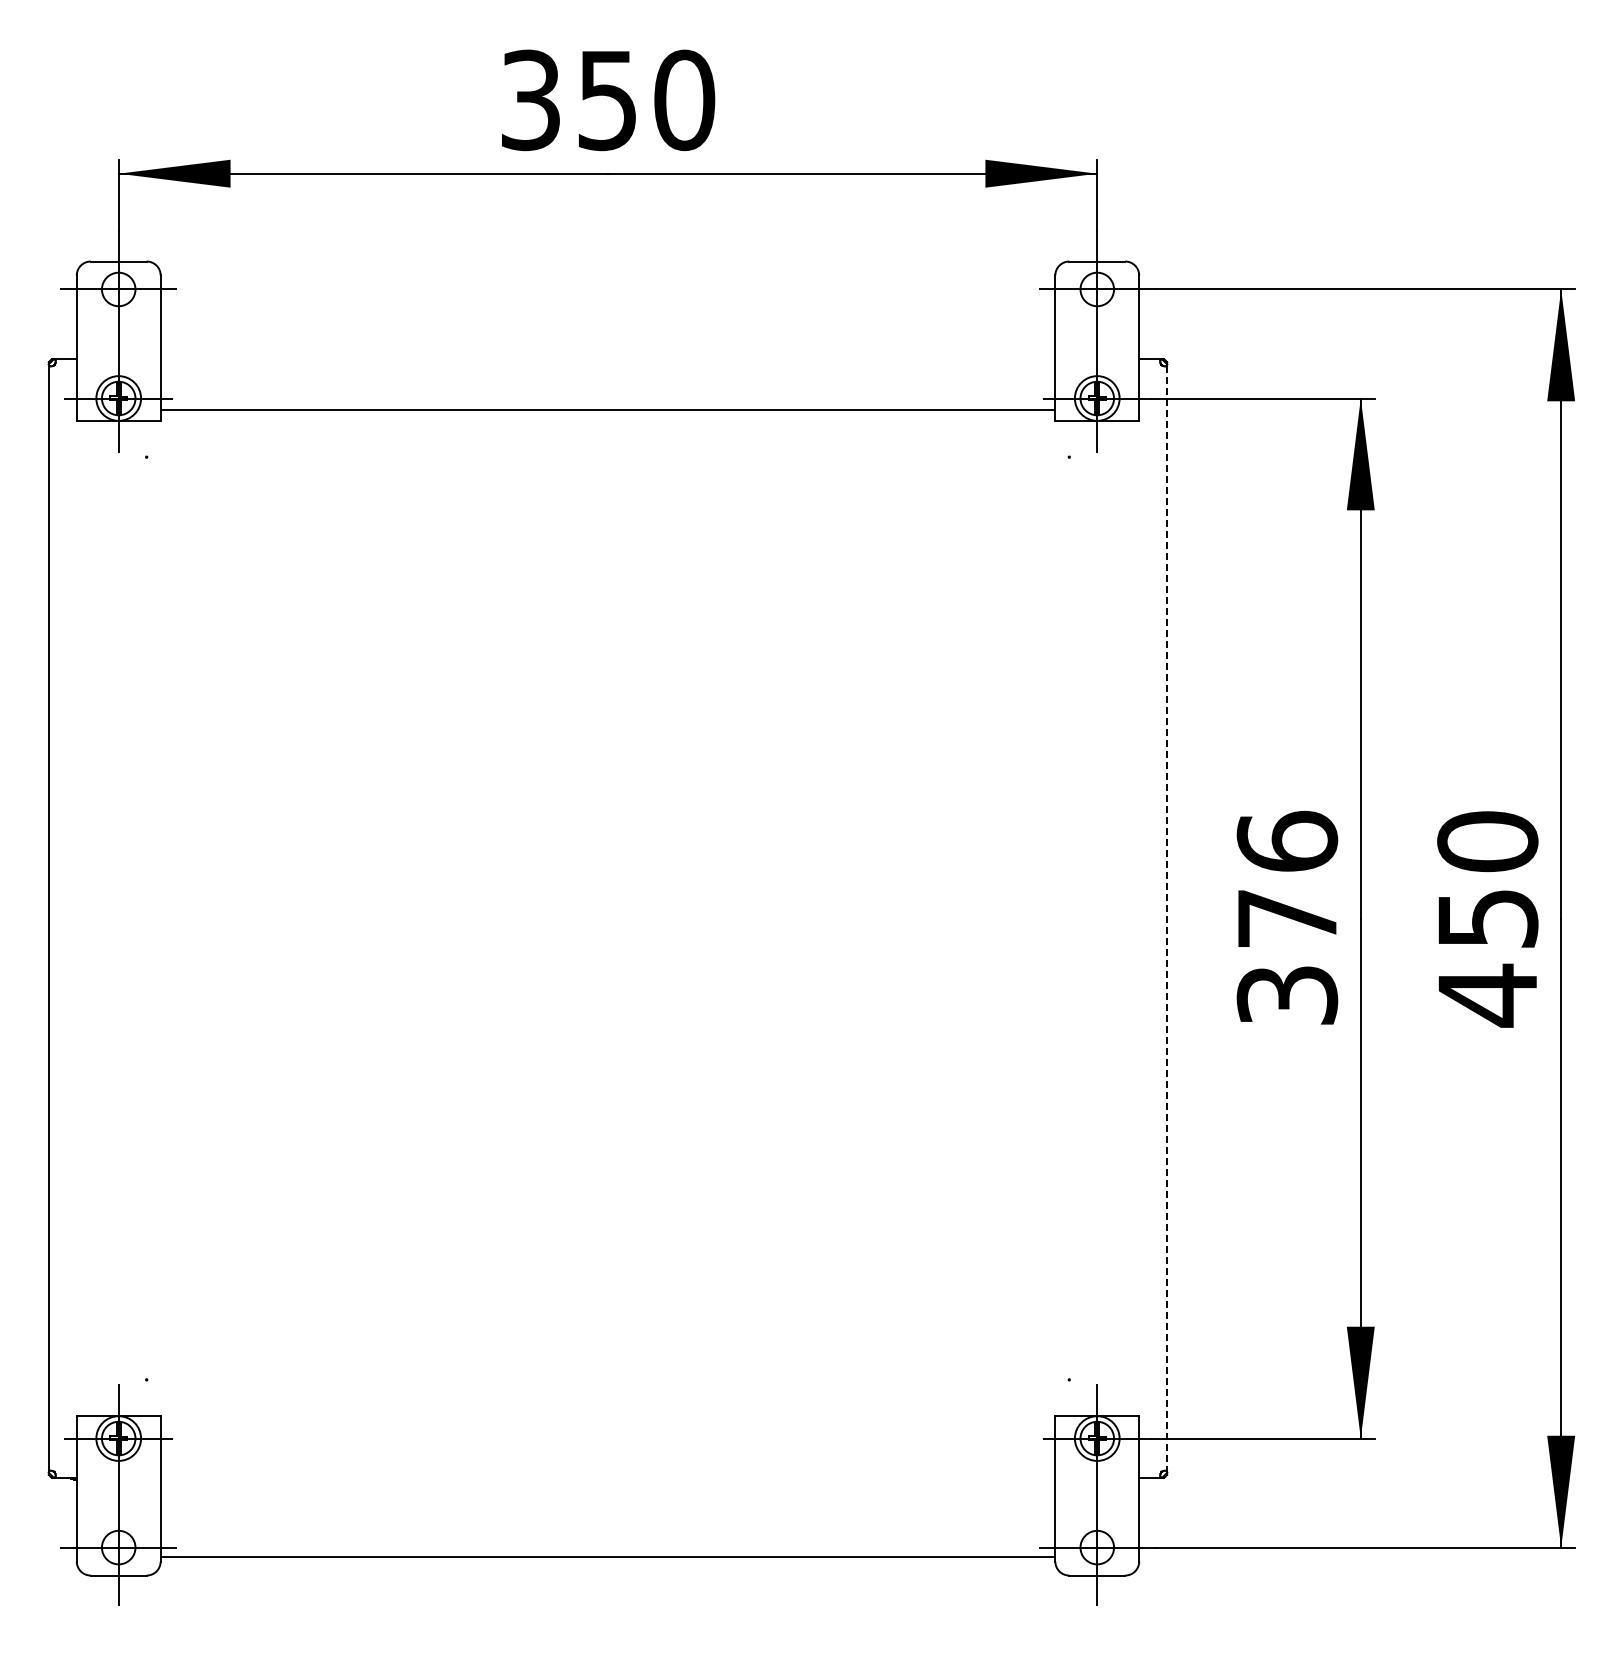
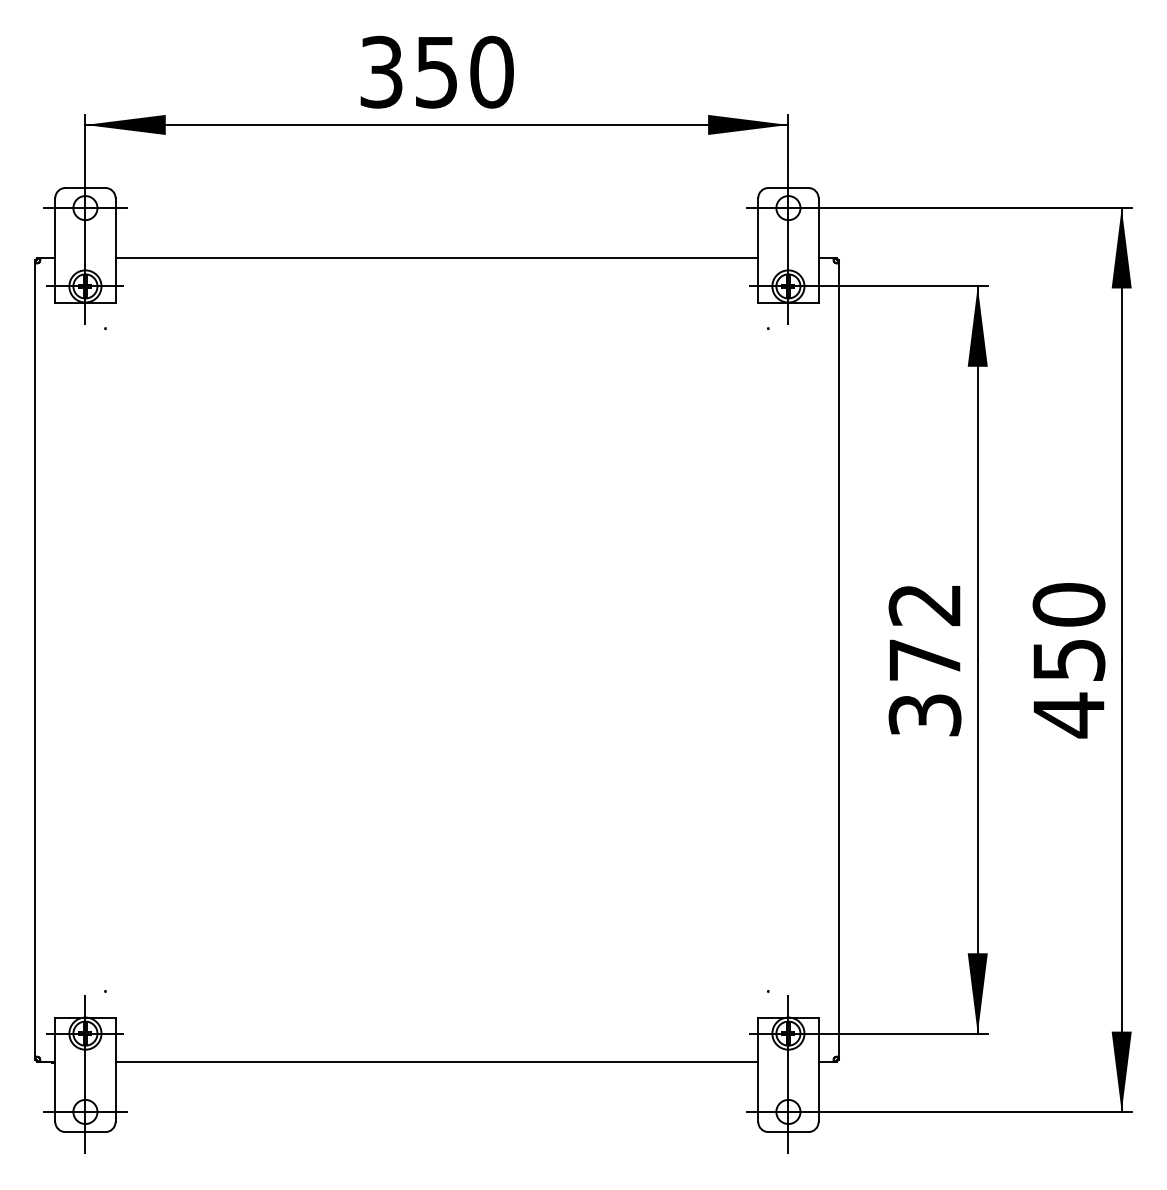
line: (607, 410) -> (436, 258), moved
text: (1287, 840) -> (925, 603), 376 -> 372
line: (1167, 918) -> (838, 660), dashed -> solid
line: (607, 1556) -> (436, 1061), moved

